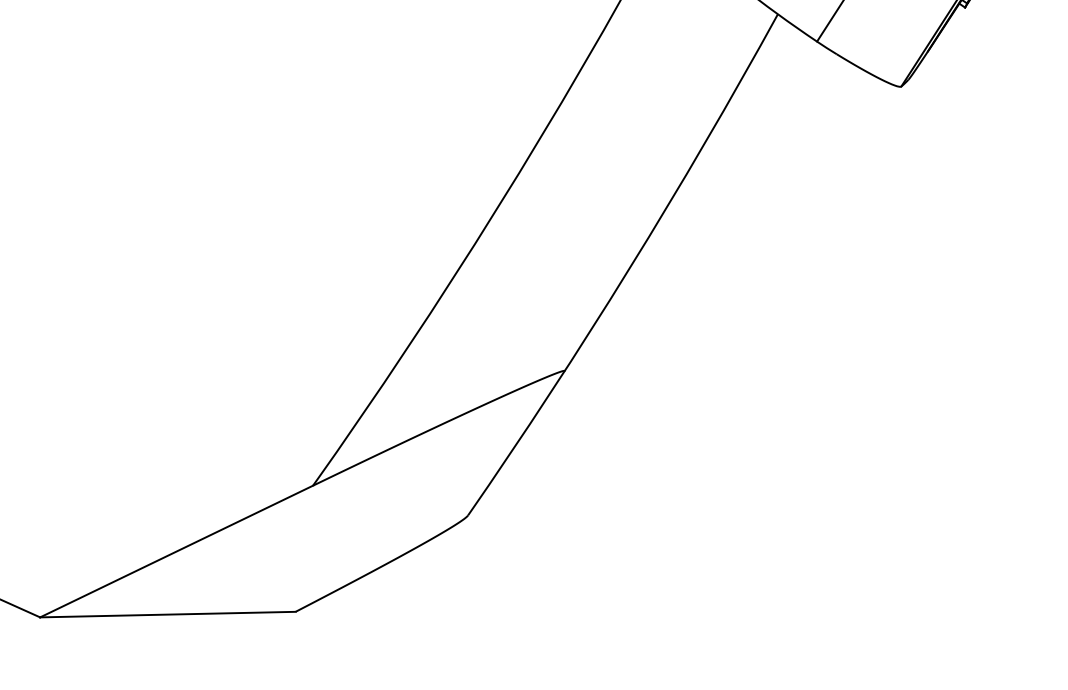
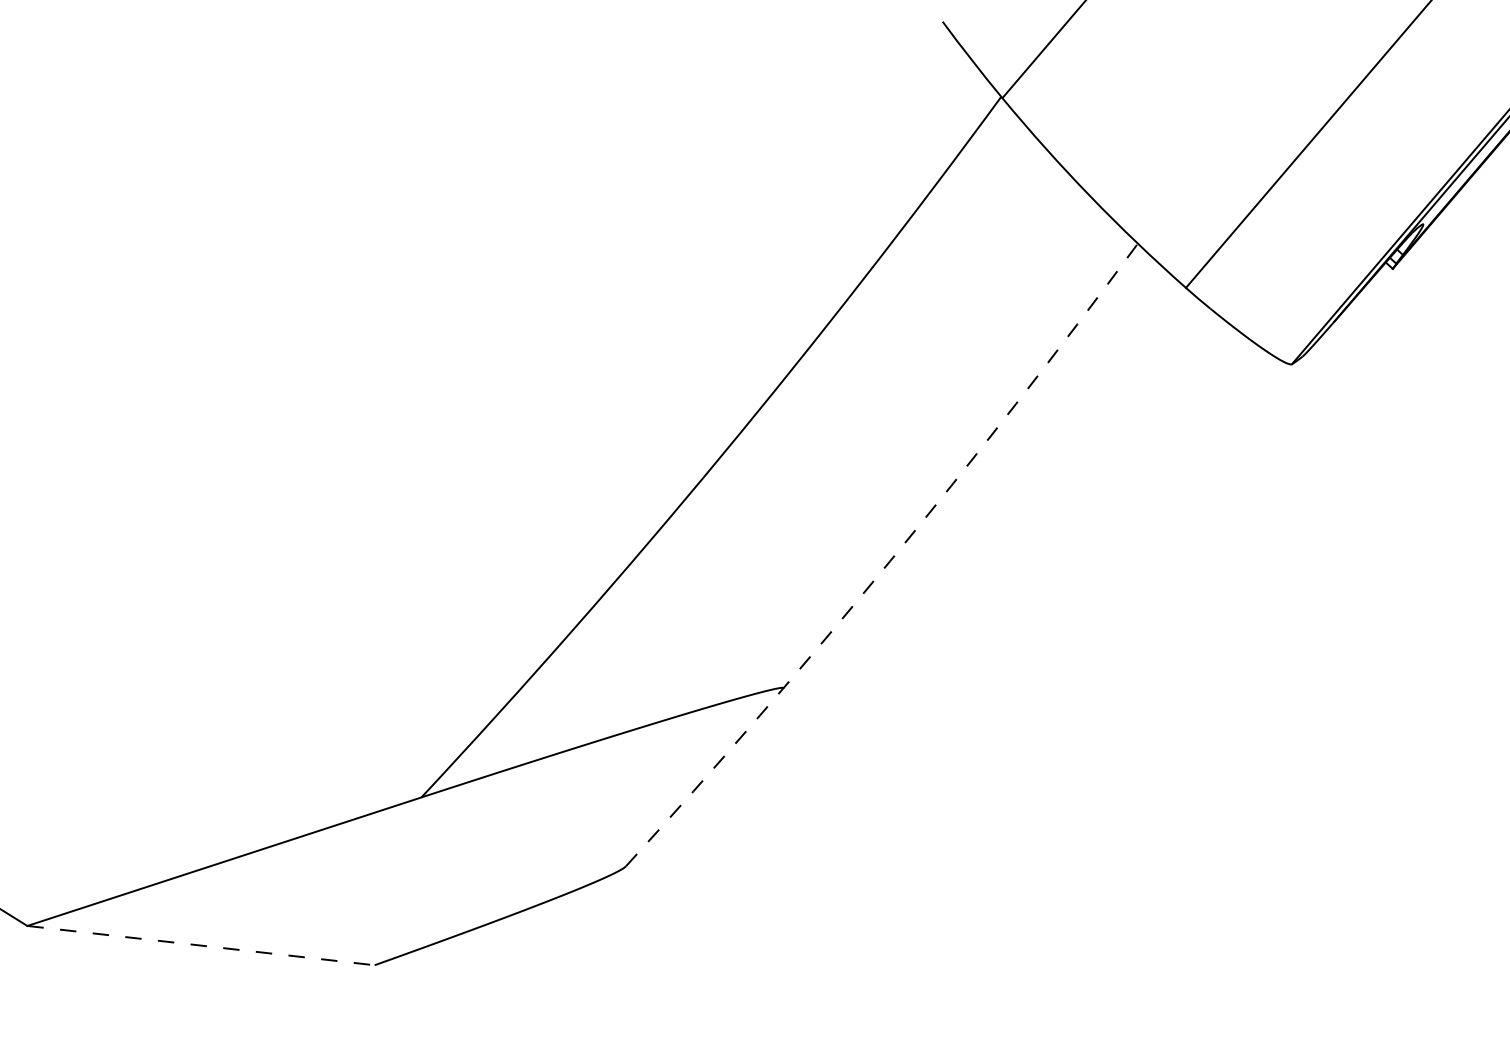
arc: (629, 268) -> (889, 561), solid -> dashed
line: (168, 614) -> (201, 945), solid -> dashed

